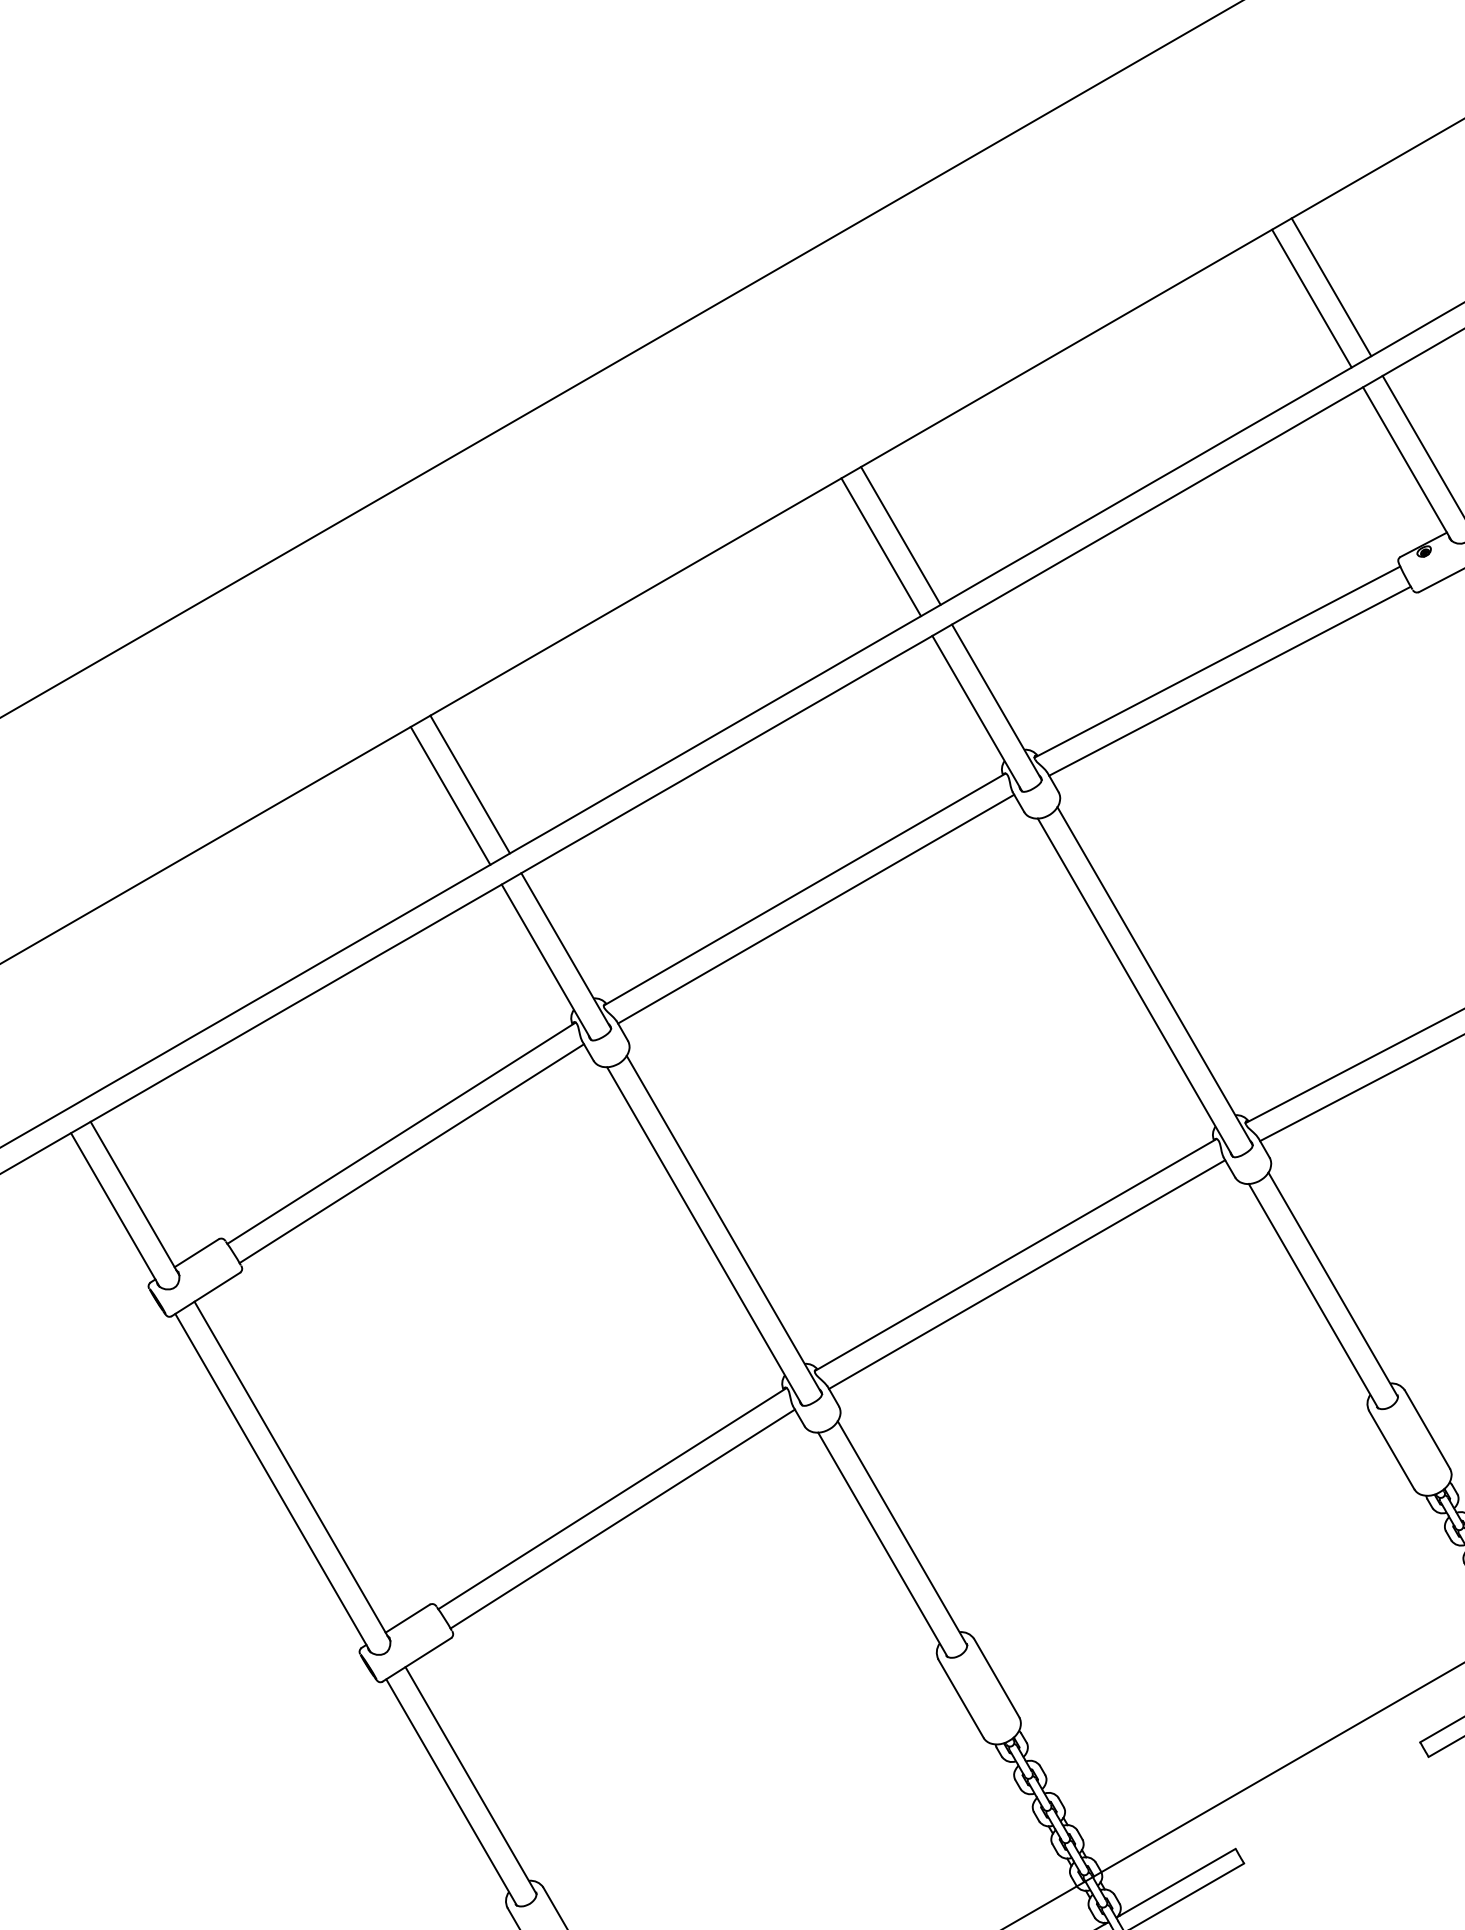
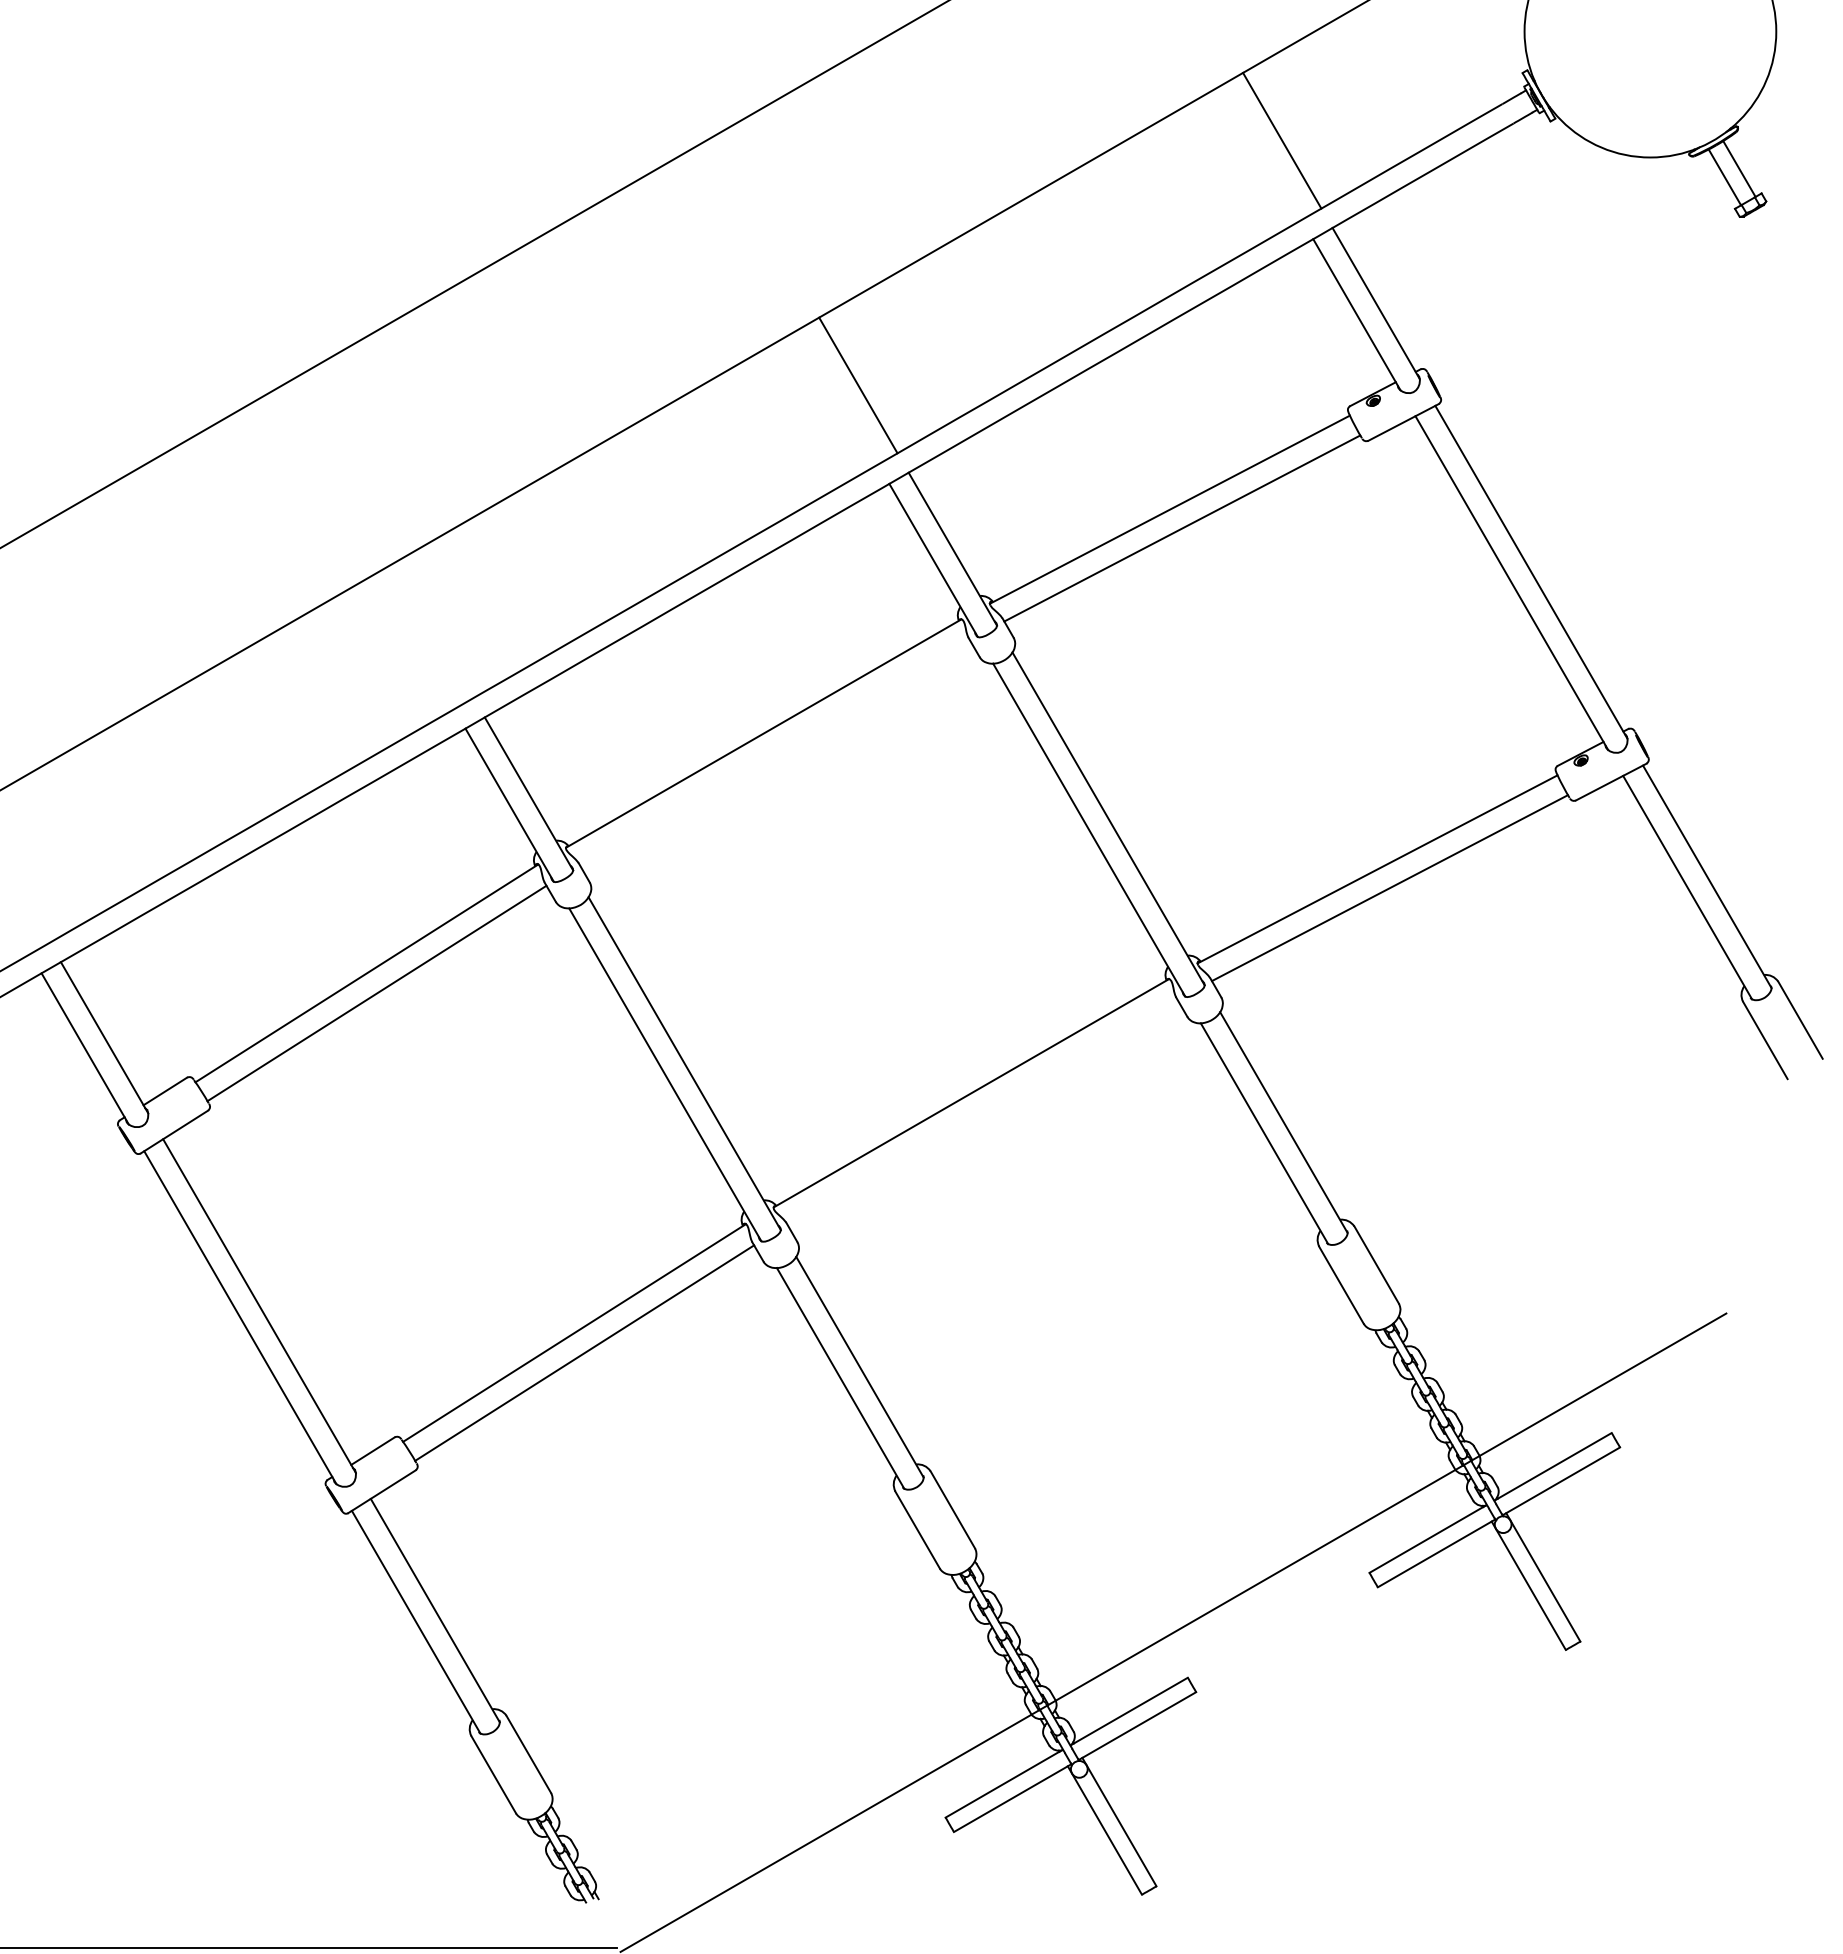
line: (1311, 298) -> (1262, 151), removed
line: (880, 547) -> (838, 396), removed
line: (470, 784) -> (434, 630), removed
line: (450, 796) -> (415, 641), removed
line: (815, 908) -> (774, 752), removed
line: (1026, 1274) -> (982, 1112), removed

